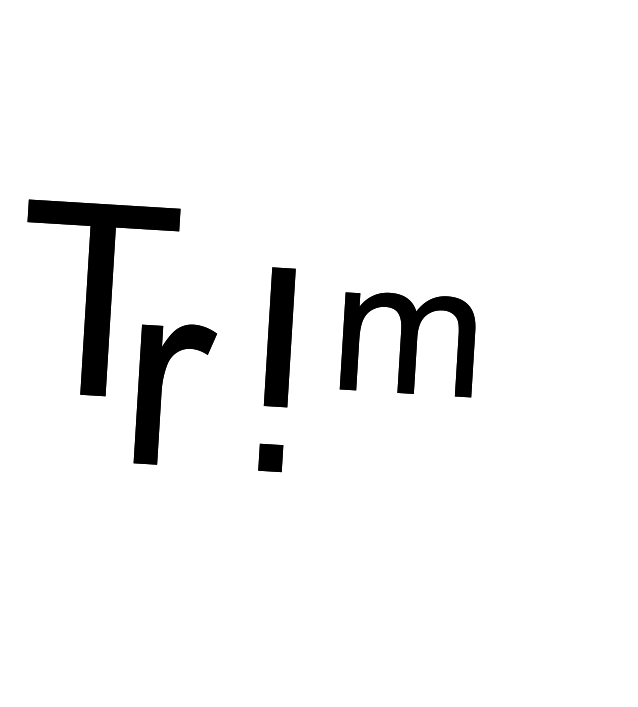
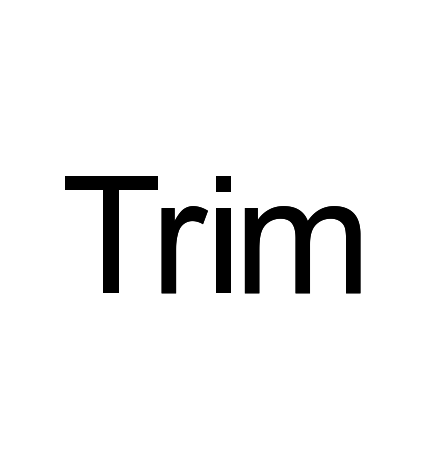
part: (408, 343) -> (302, 249), size x1.43
part: (162, 393) -> (176, 249), moved
part: (270, 457) -> (223, 183), moved

